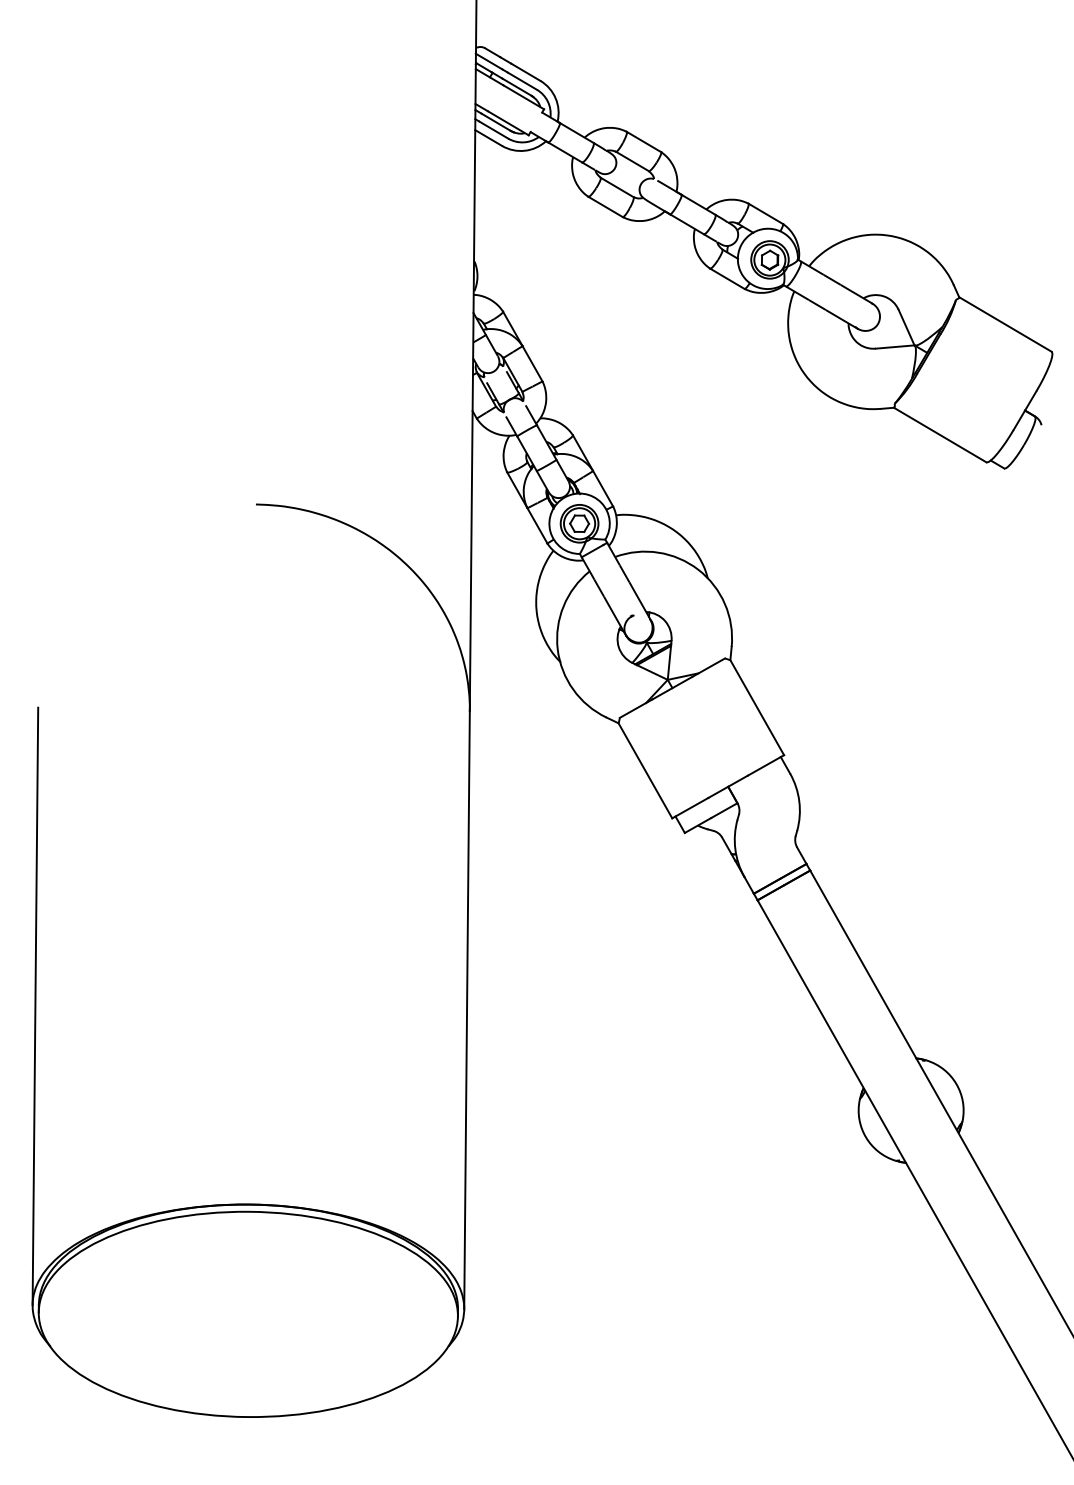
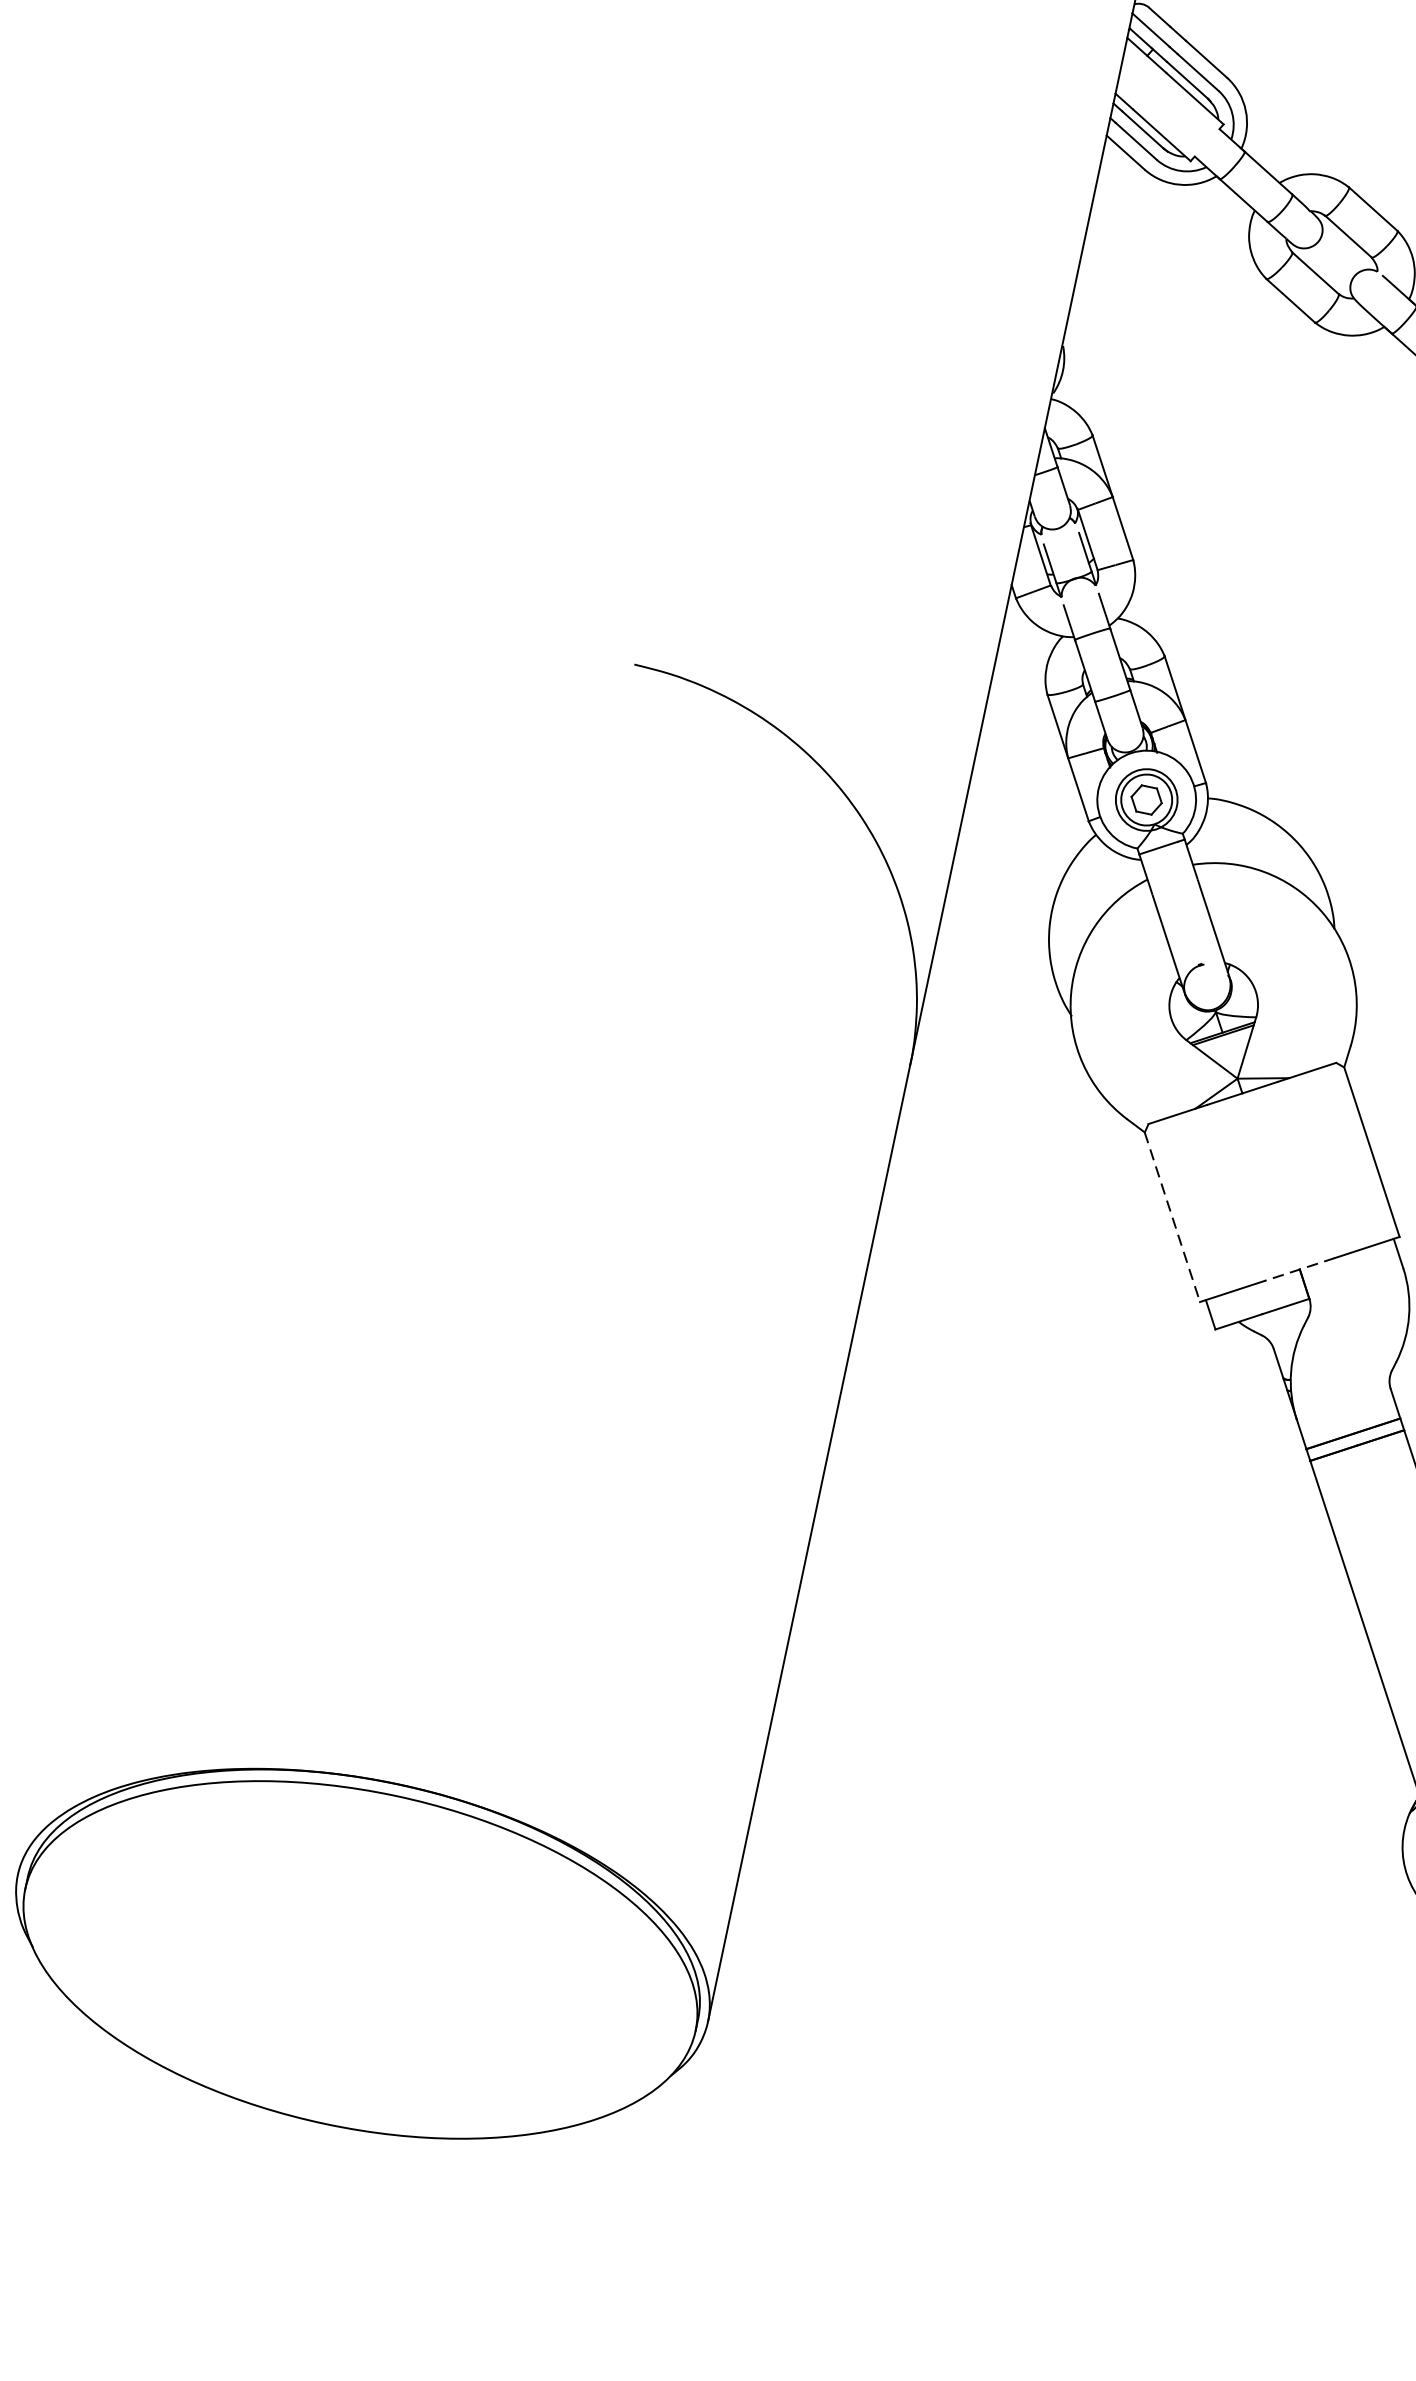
line: (645, 770) -> (1172, 1216), solid -> dashed
line: (728, 786) -> (1300, 1269), solid -> dashed
line: (35, 1006) -> (118, 1397), removed

